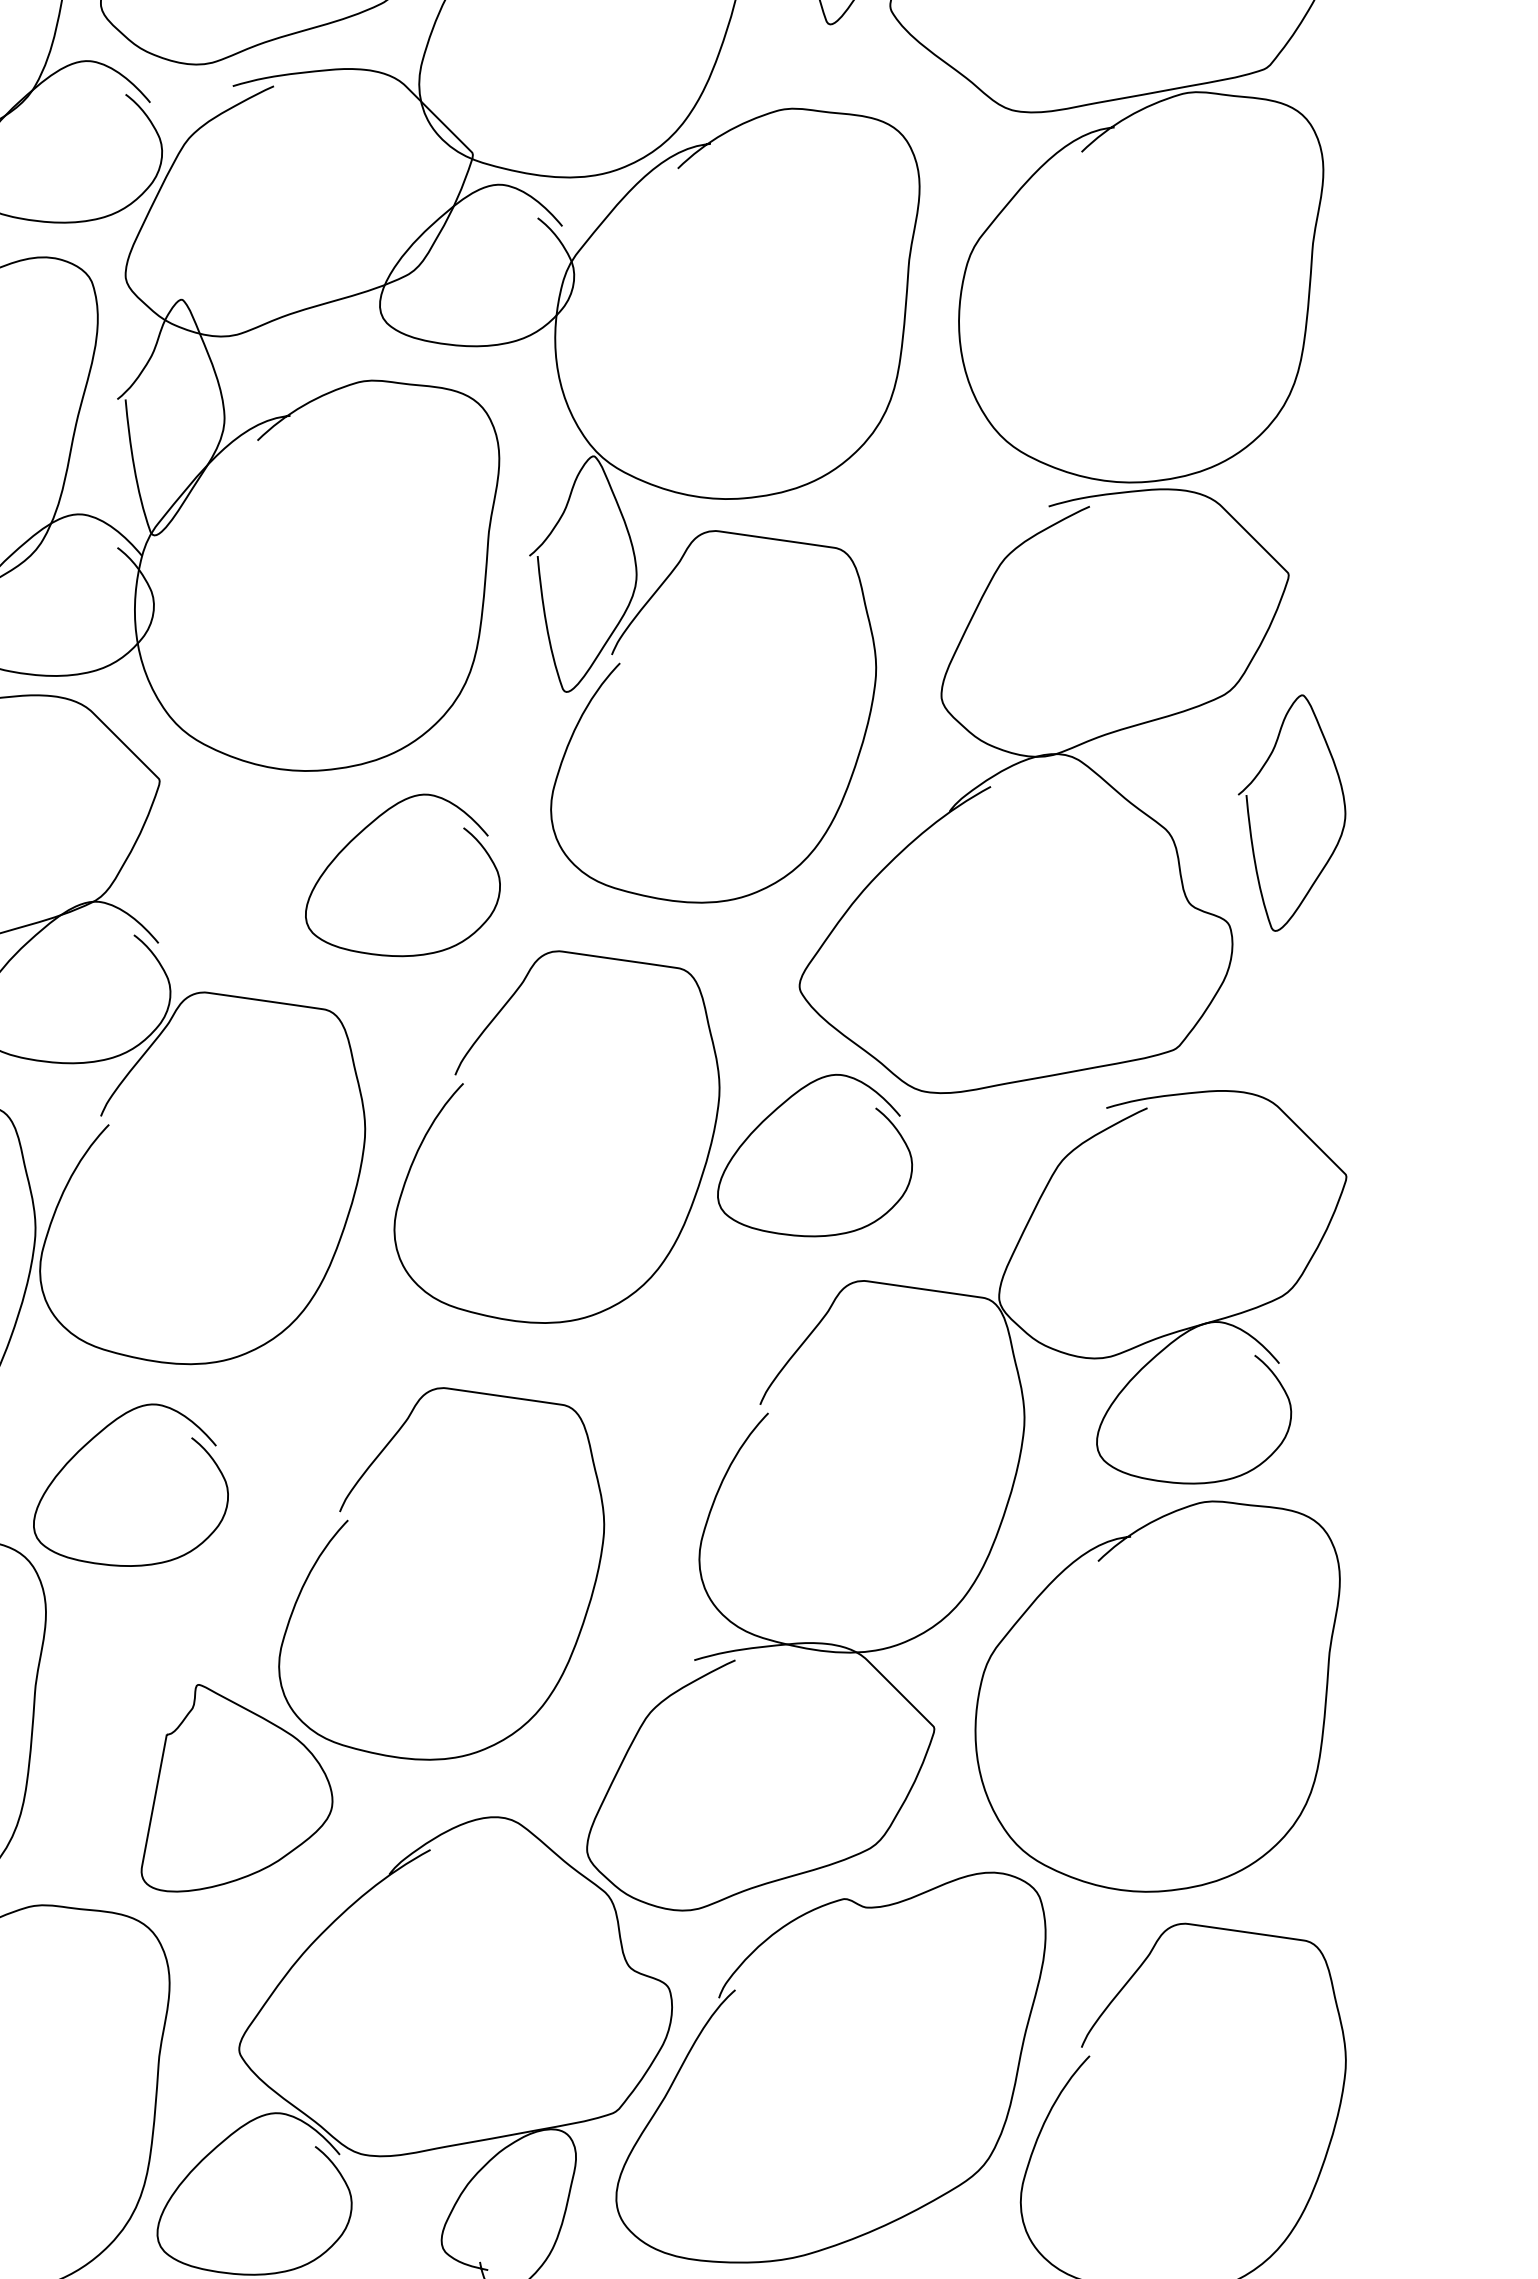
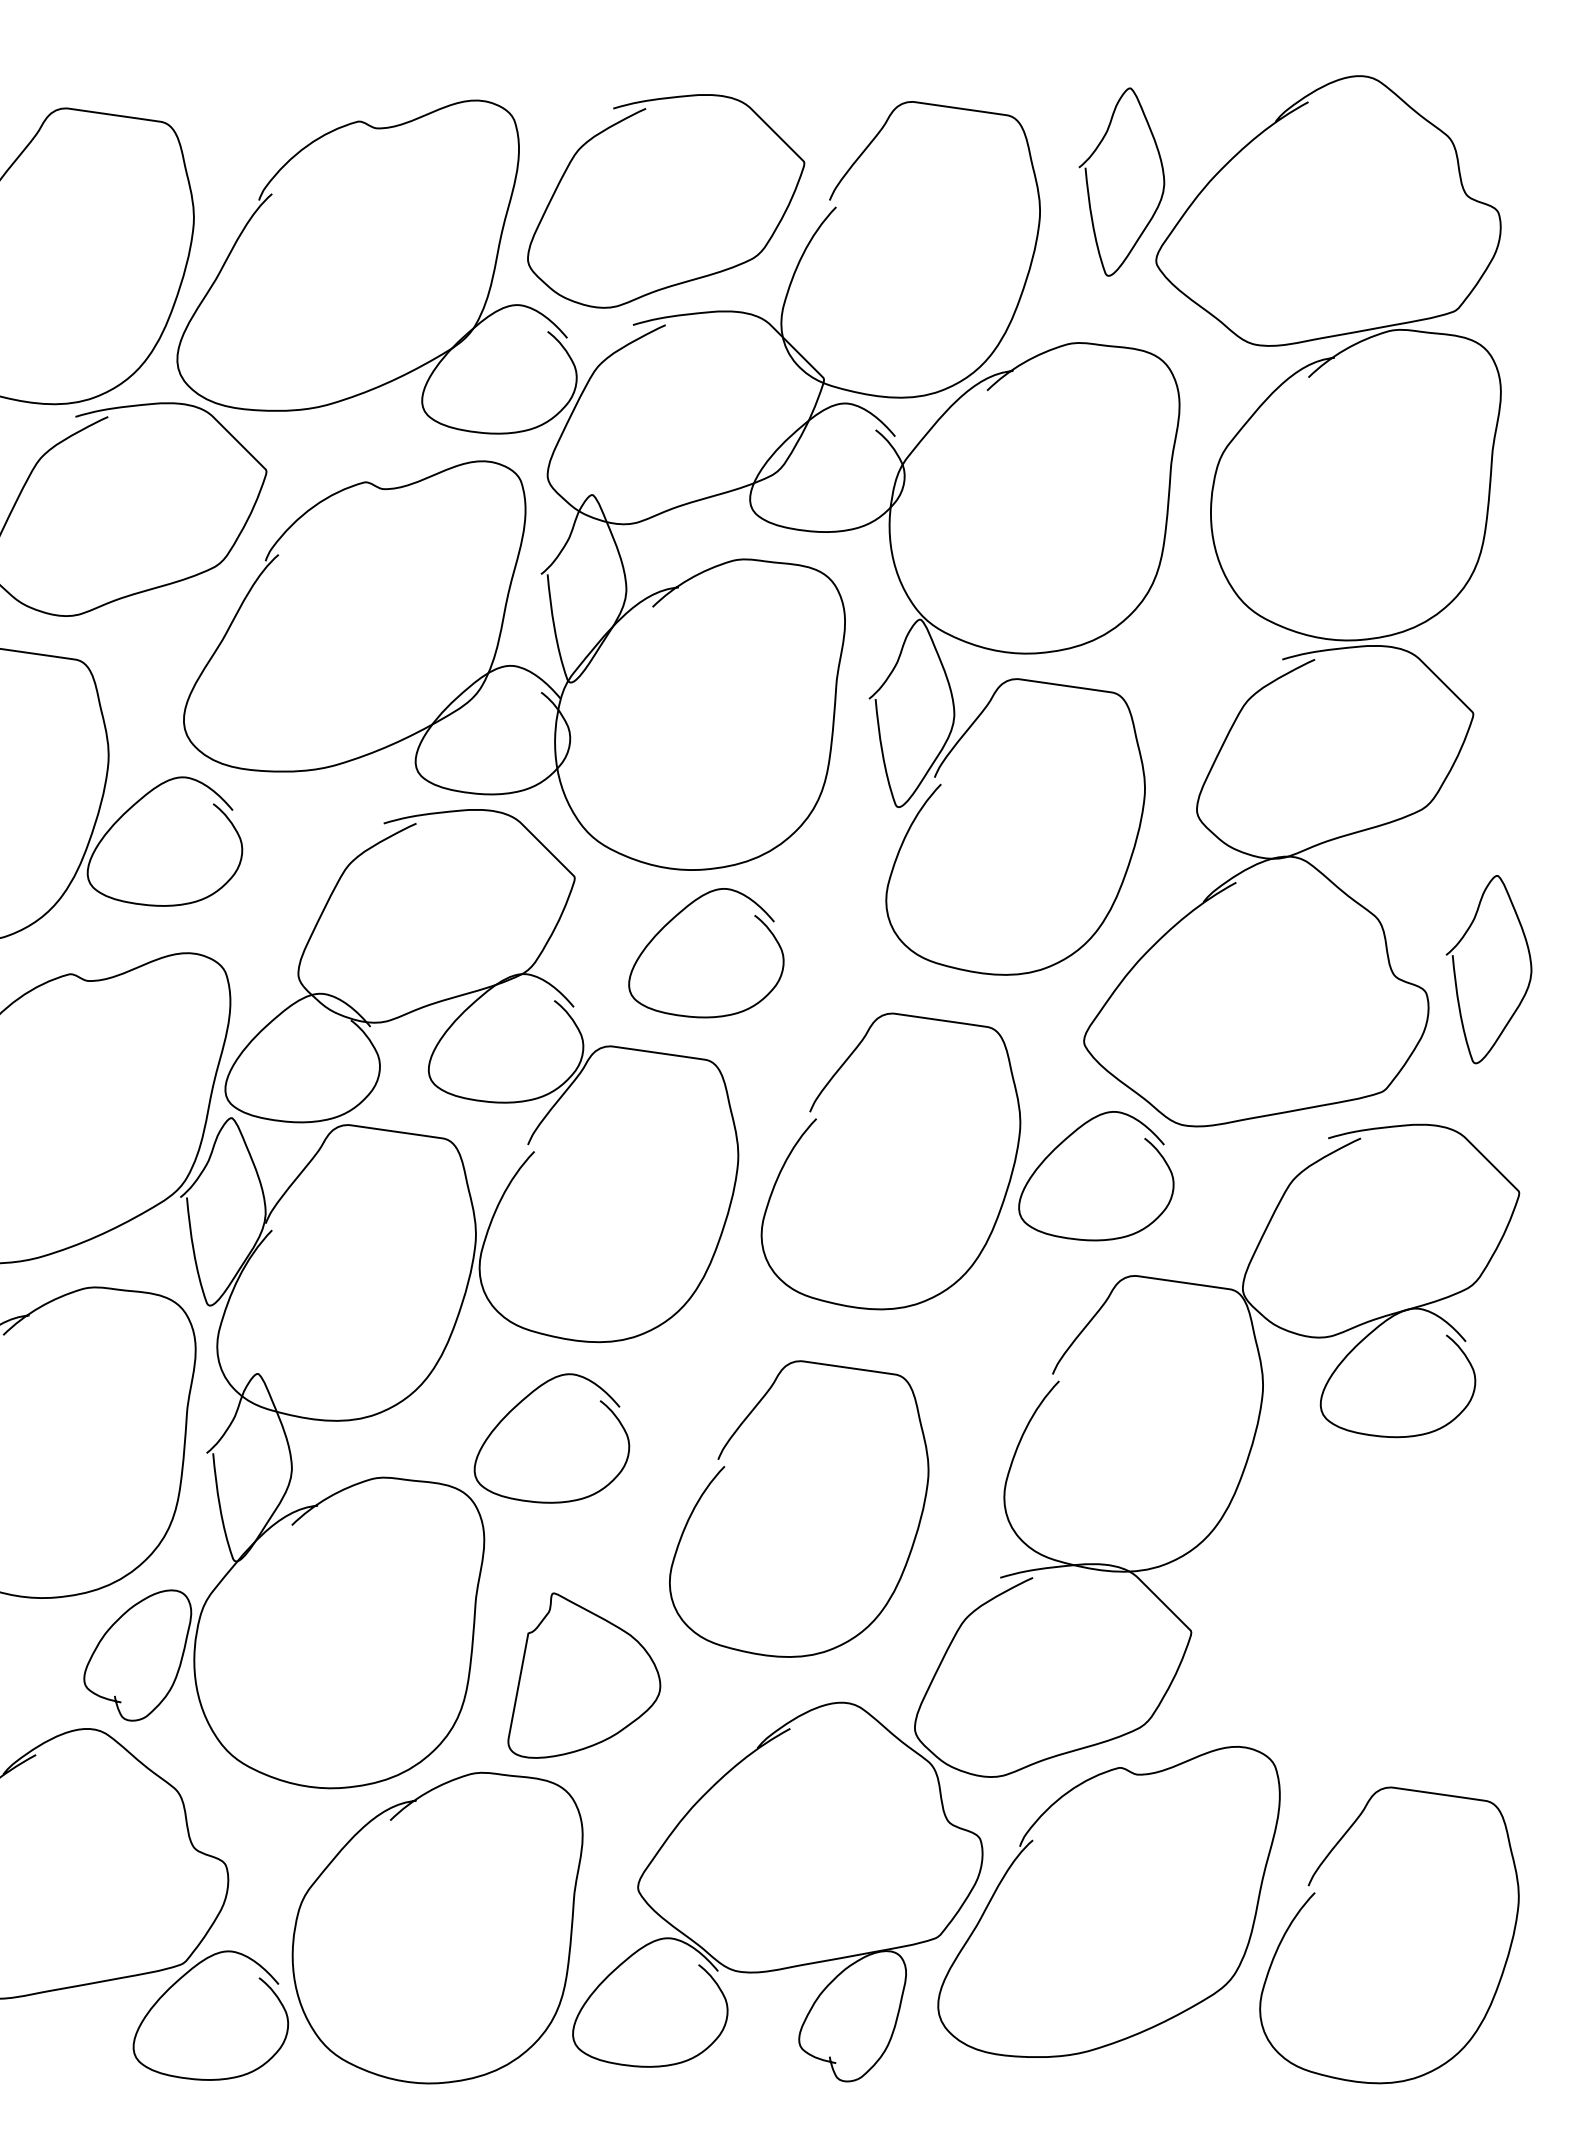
curve: (1249, 814) -> (1455, 970), moved
curve: (367, 828) -> (678, 915), moved
curve: (1099, 1561) -> (1322, 1499), removed
part: (237, 1788) -> (584, 1675), moved

